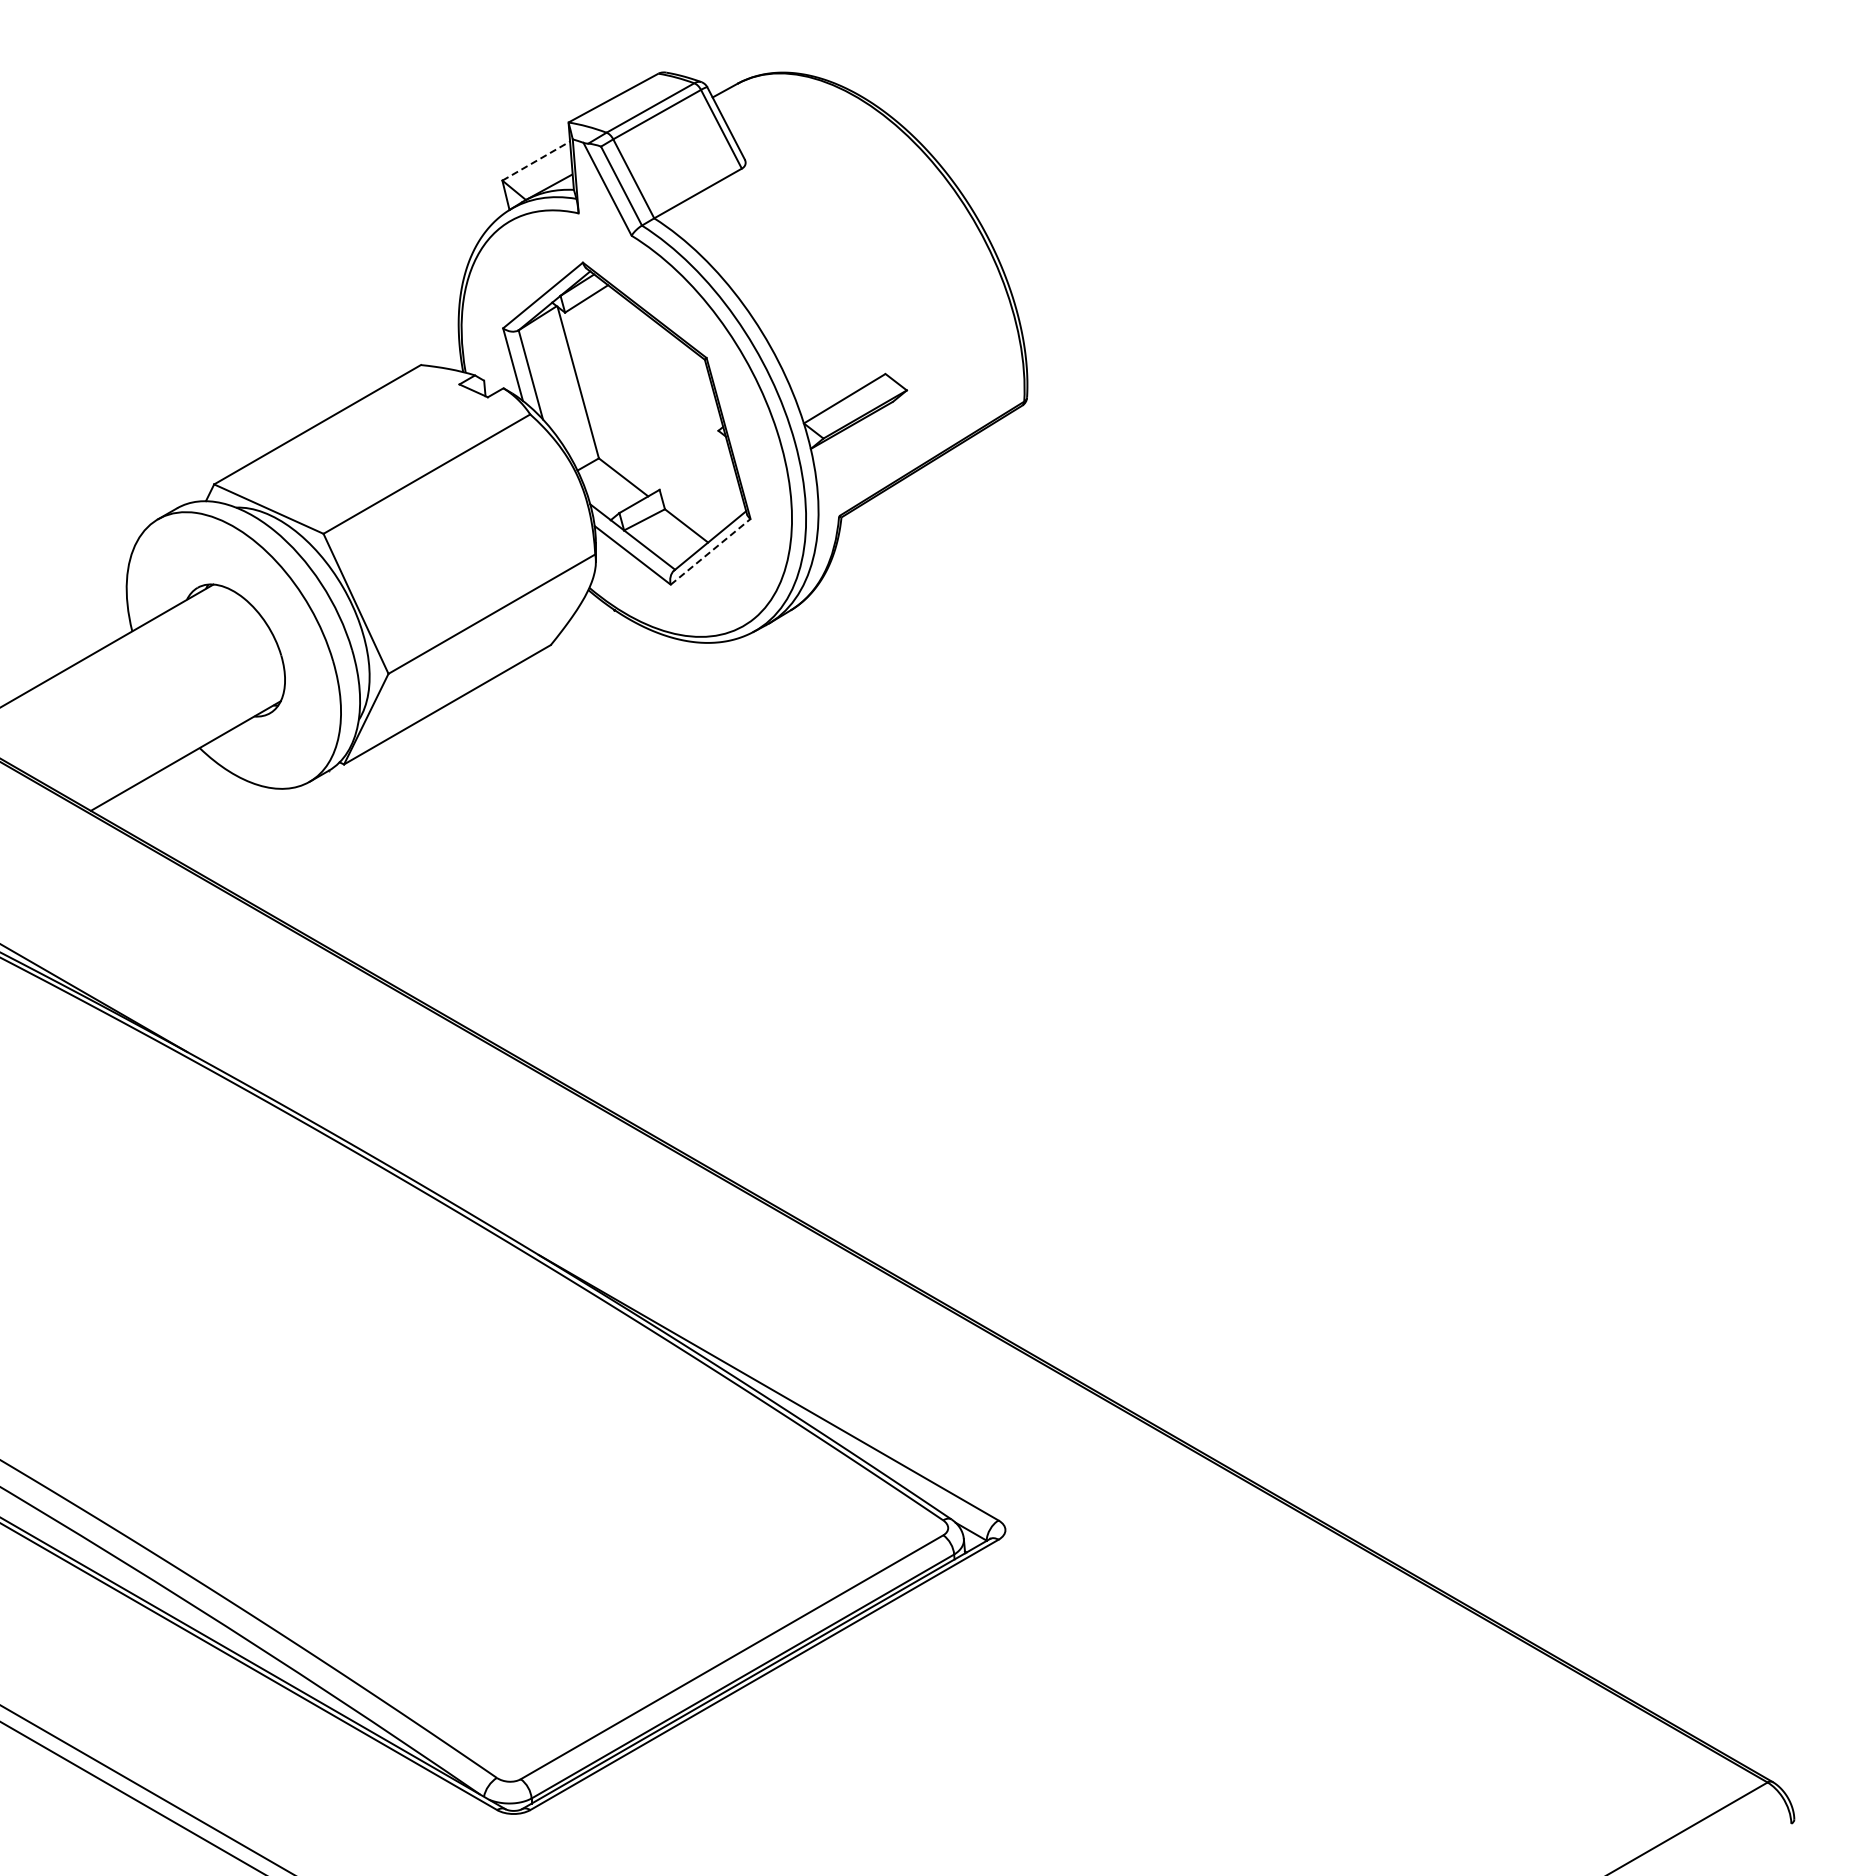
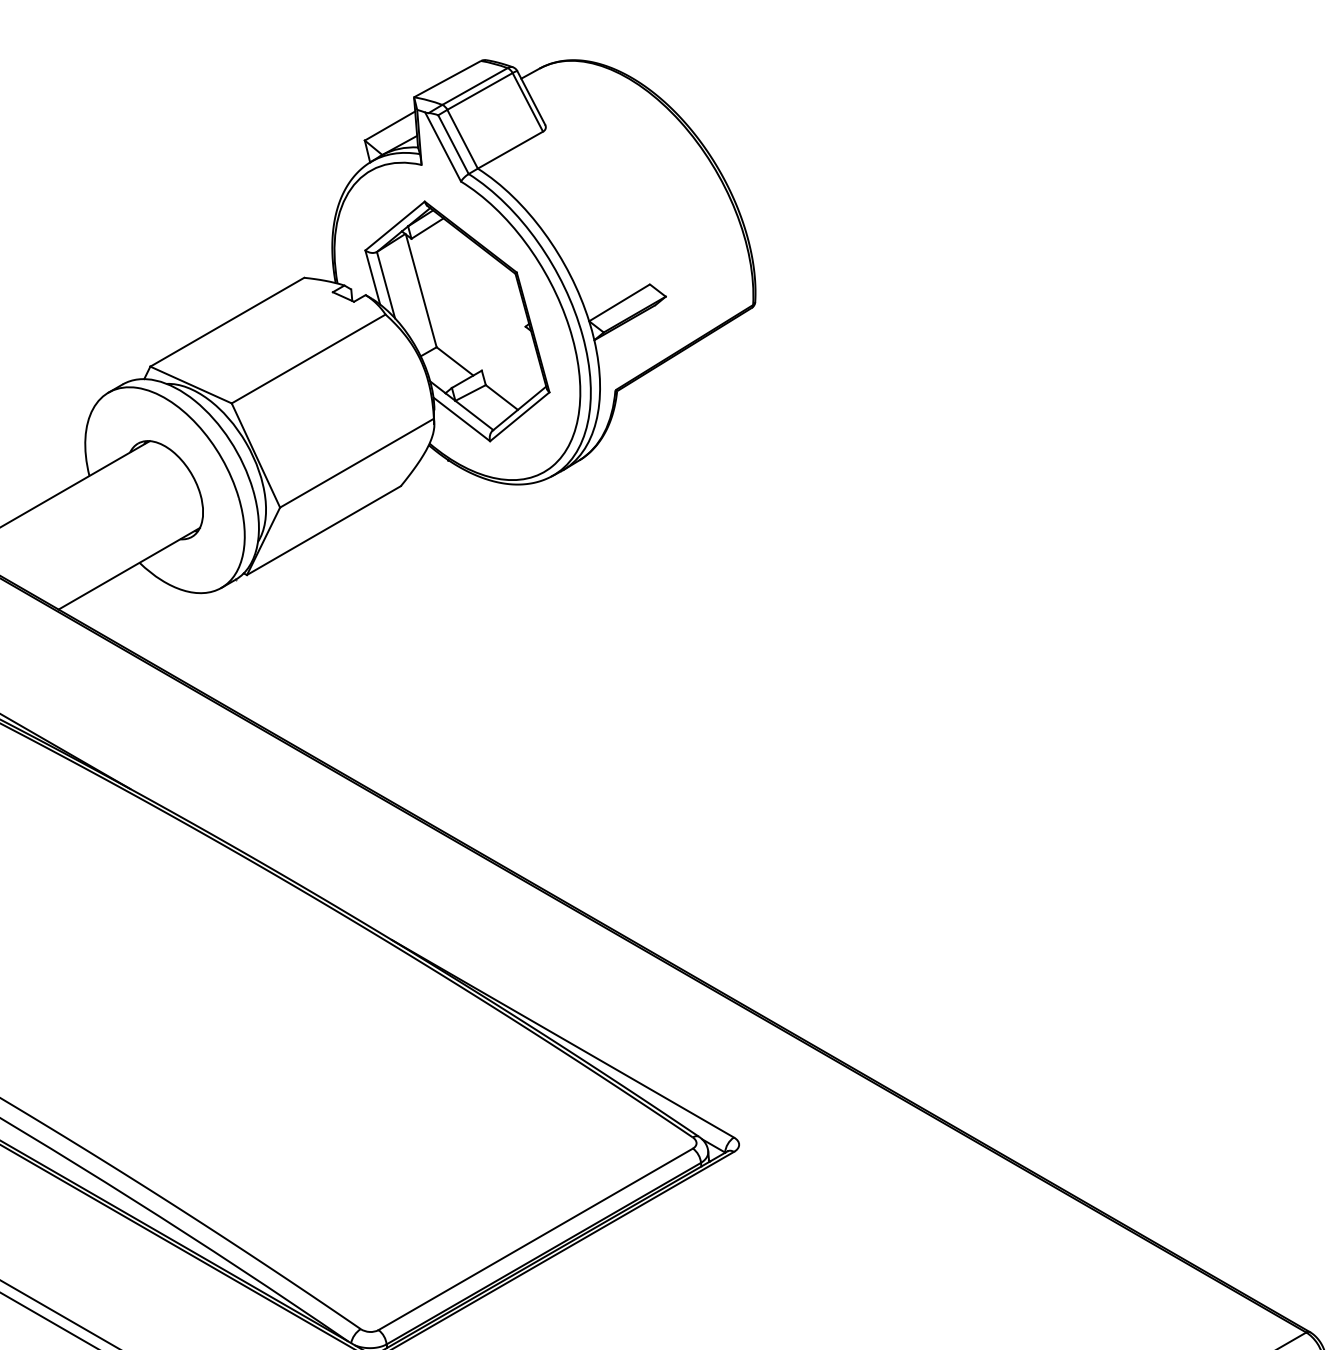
line: (536, 160) -> (390, 125), dashed -> solid
line: (710, 551) -> (519, 416), dashed -> solid

